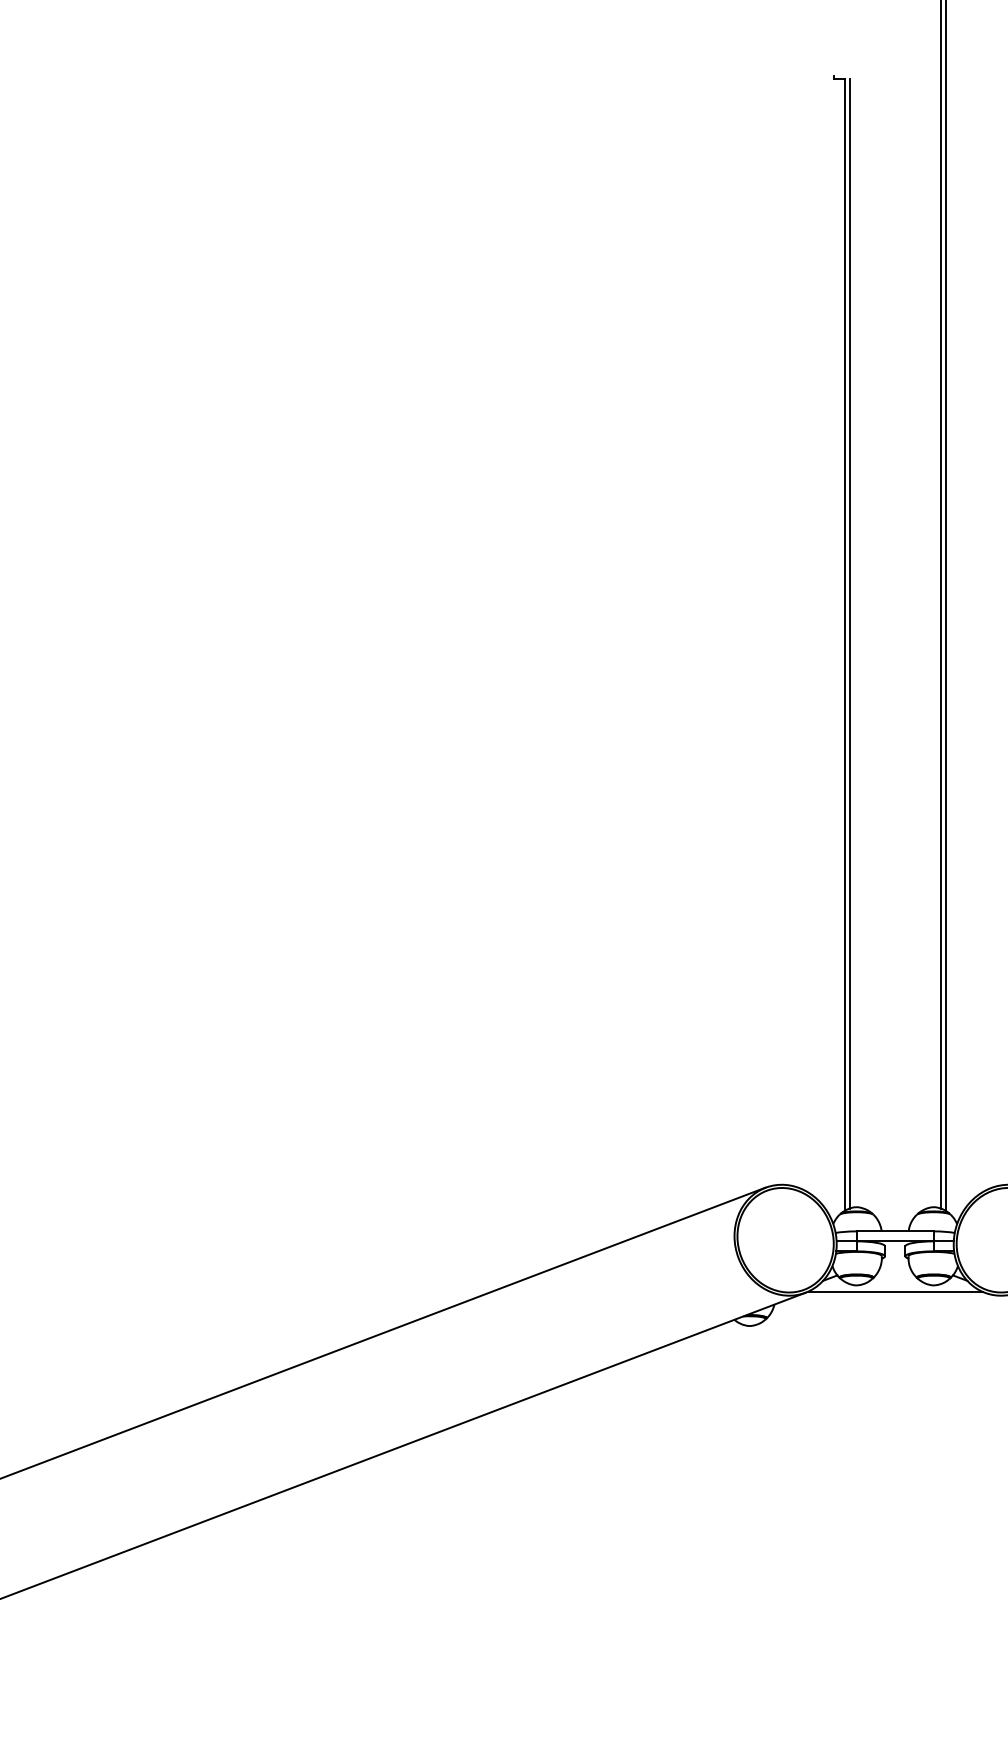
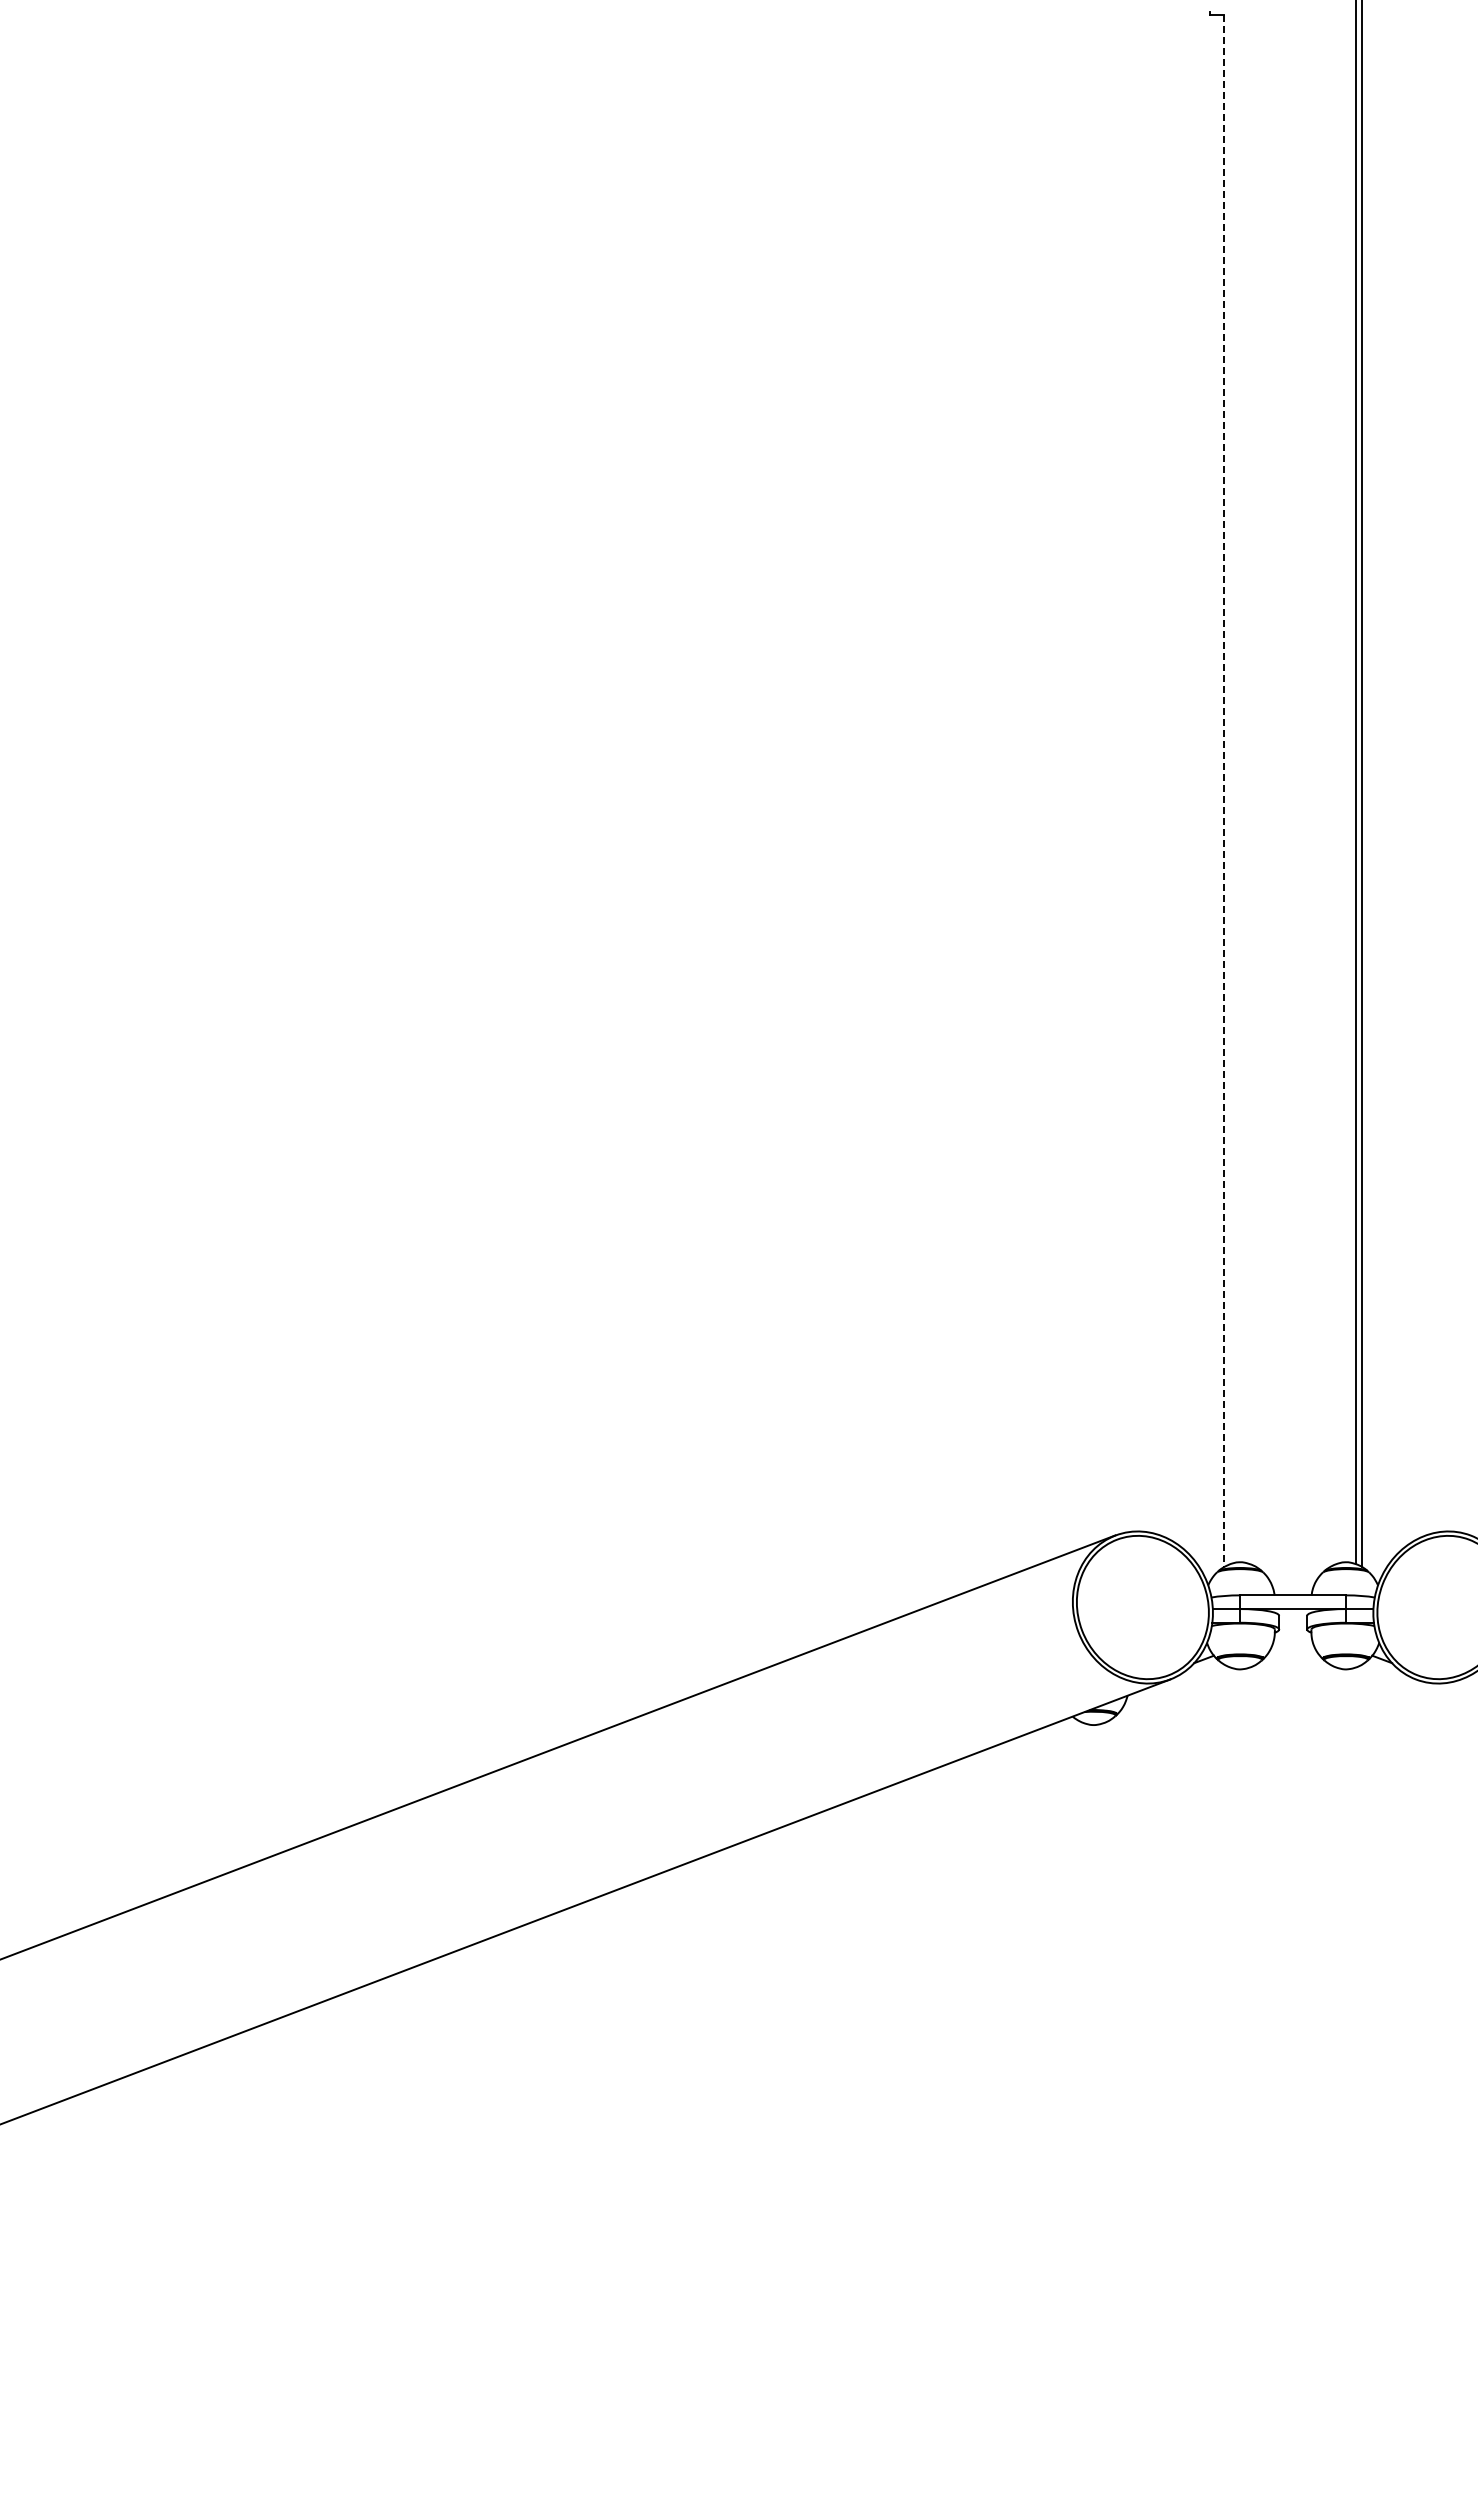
line: (849, 643) -> (1230, 789), removed
line: (844, 645) -> (1223, 791), solid -> dashed
line: (894, 1292) -> (1292, 1678), removed

